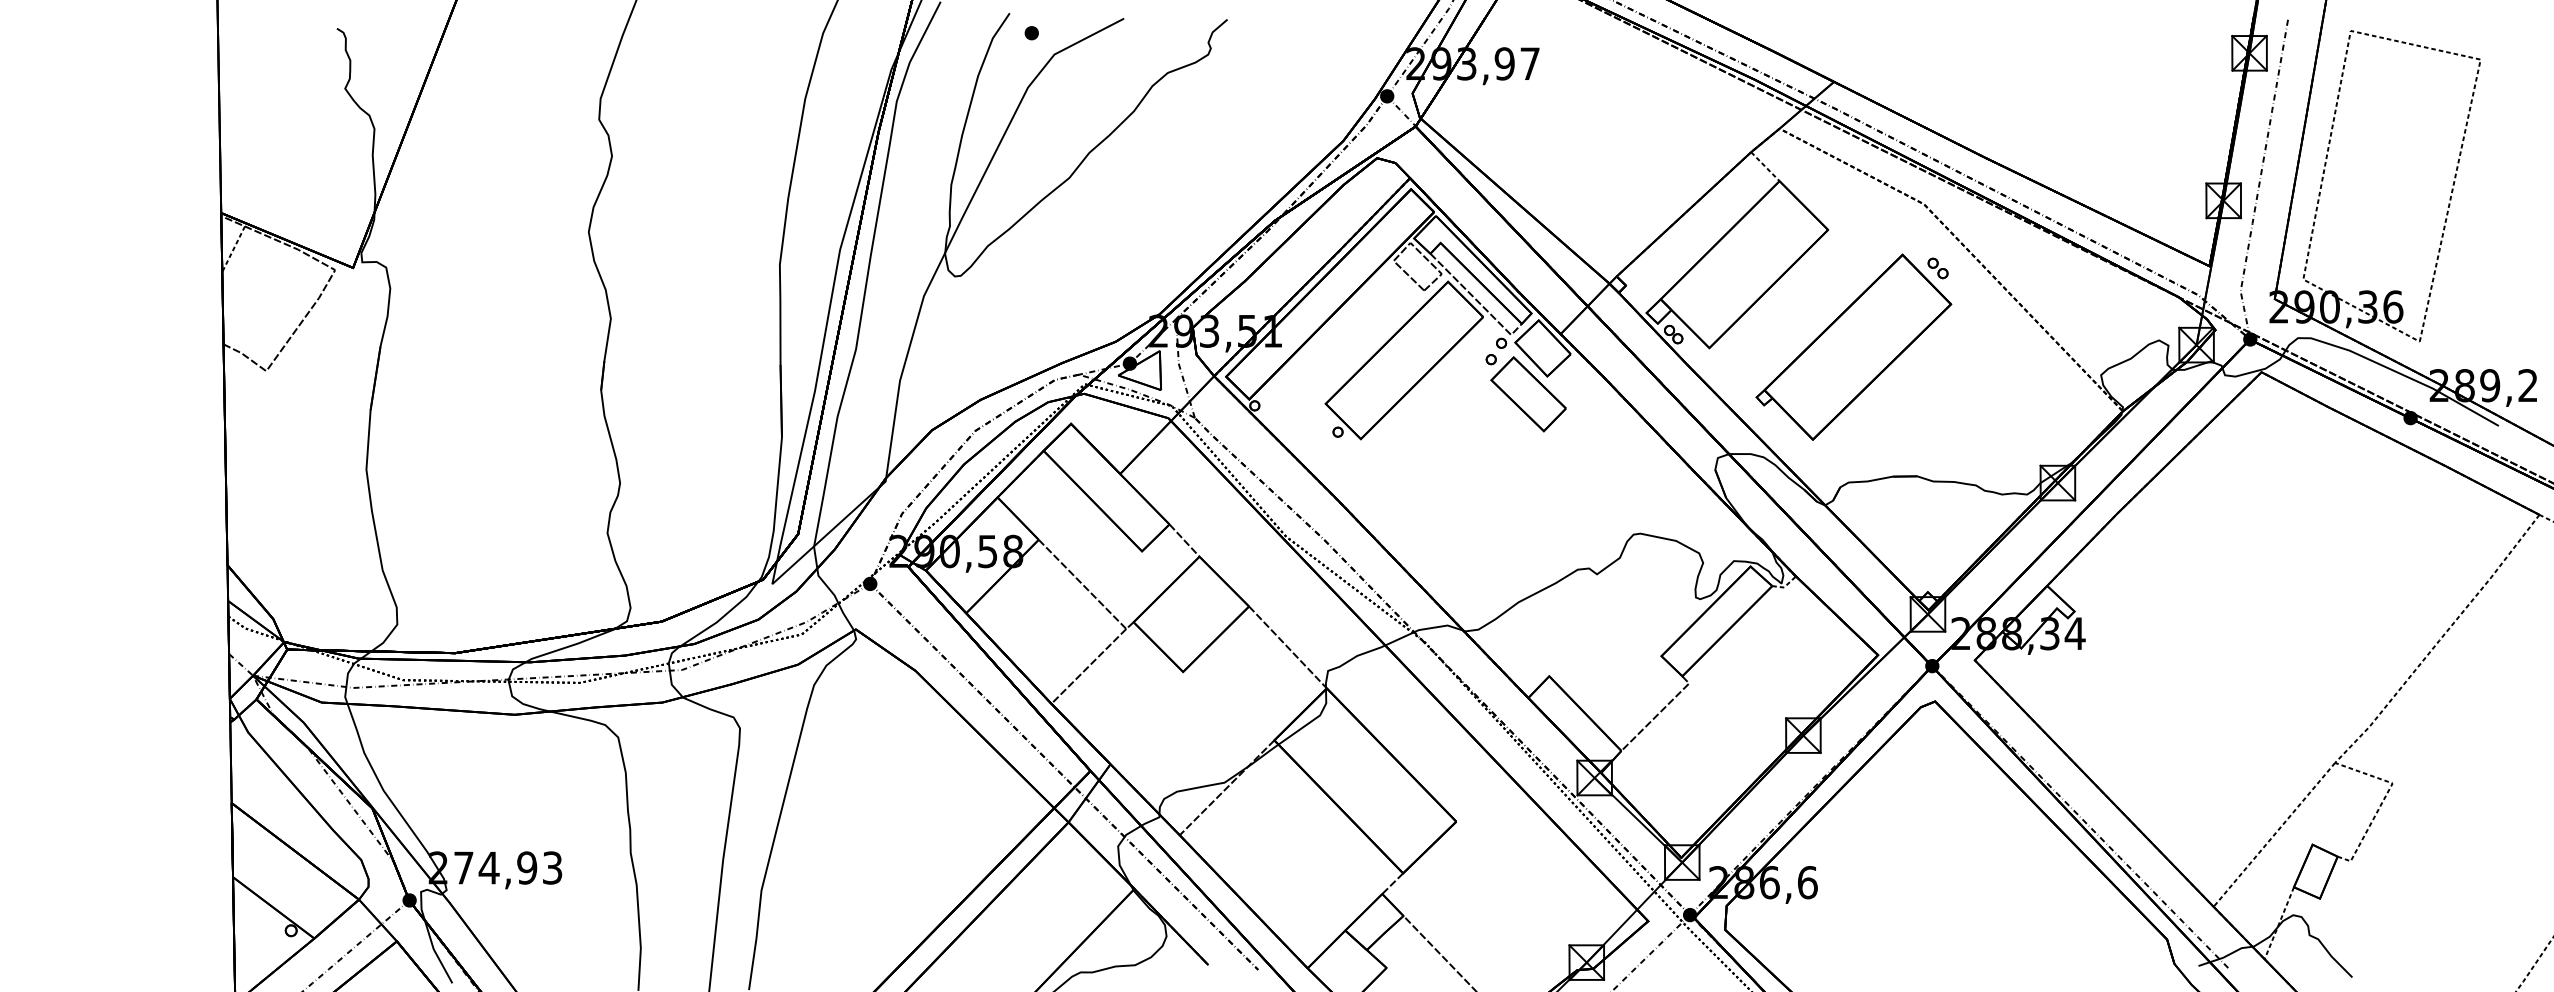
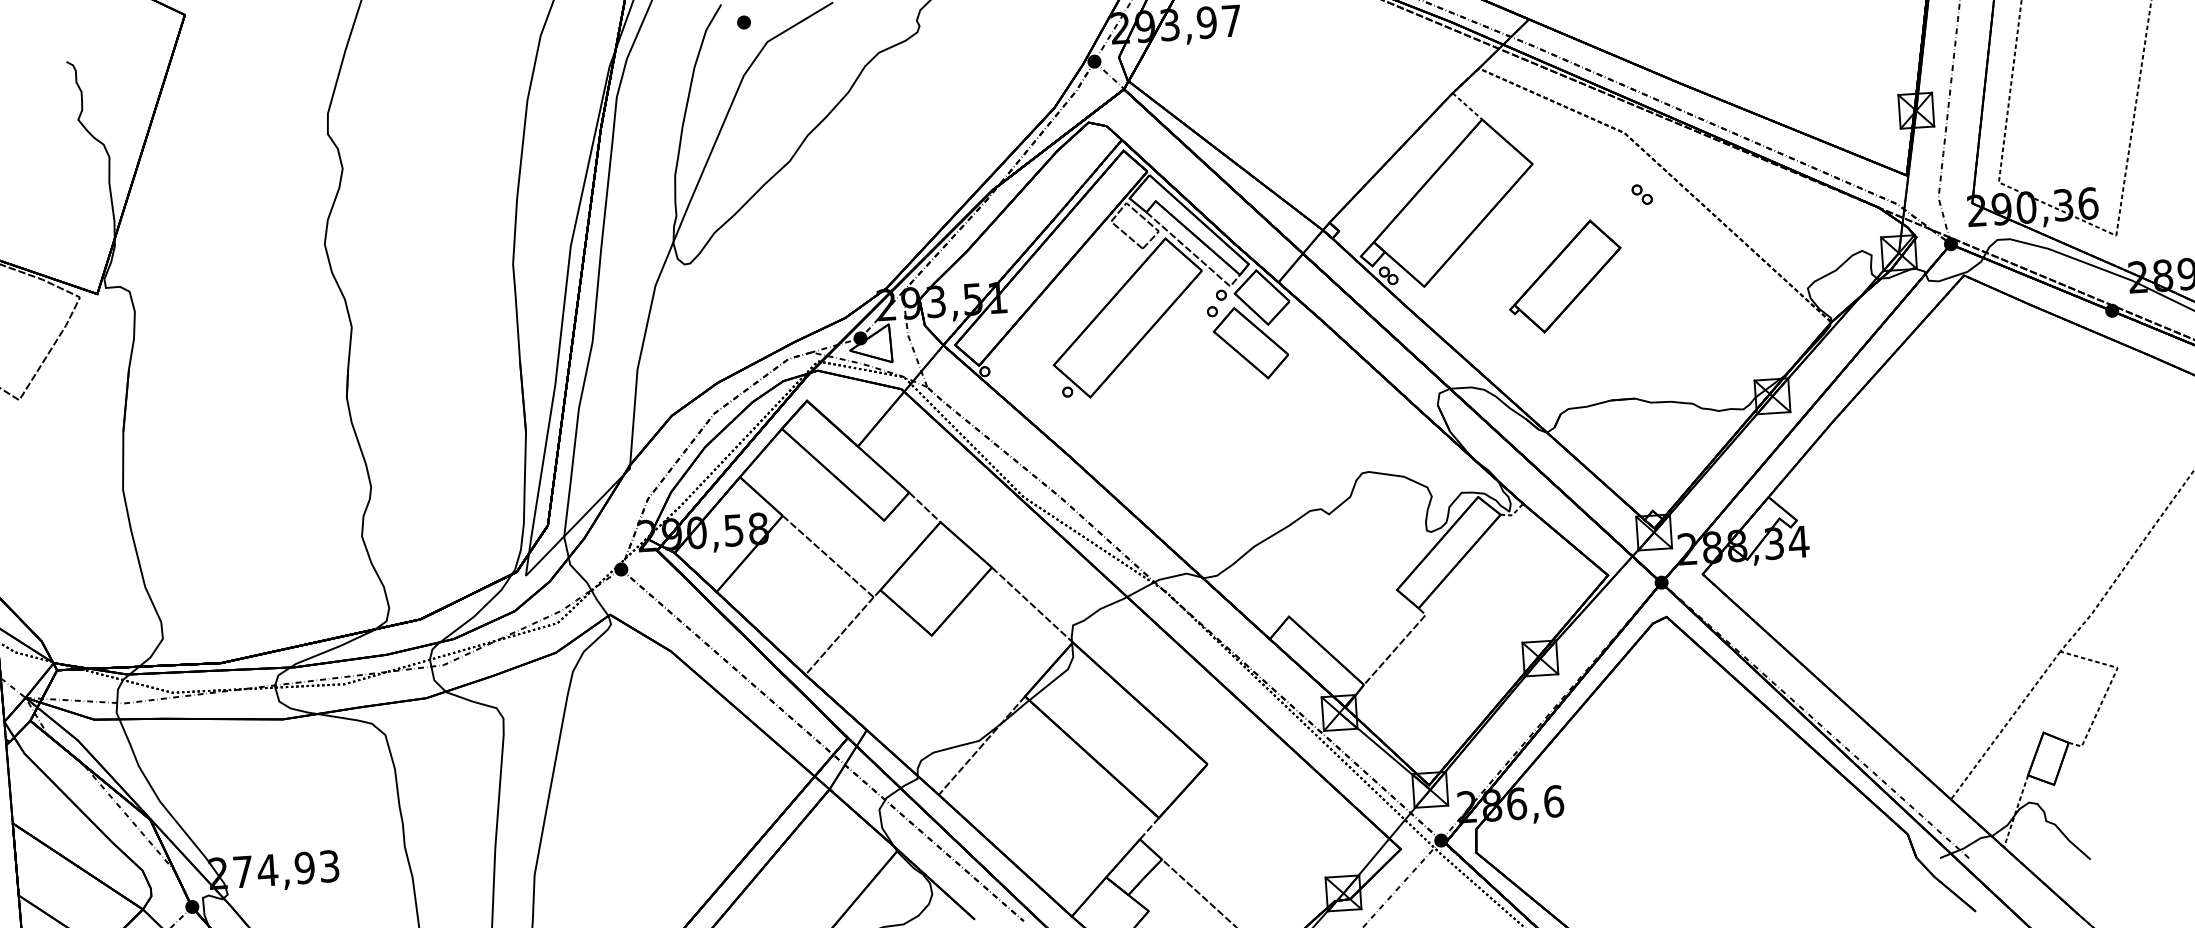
part: (1853, 346) -> (1564, 276), size x0.6

